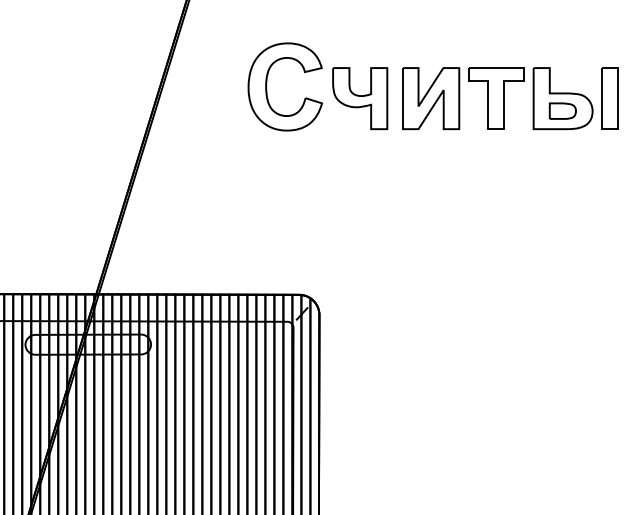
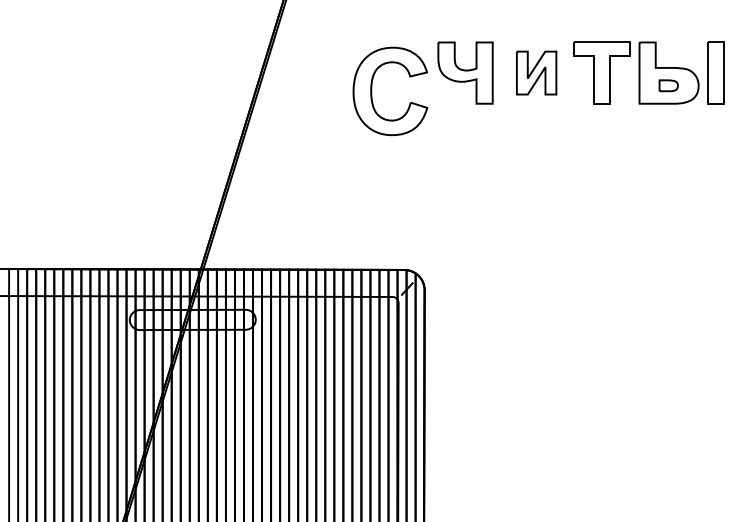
part: (267, 87) -> (372, 91), moved
part: (430, 98) -> (536, 72), size x0.7
part: (562, 110) -> (668, 85), size x0.7

